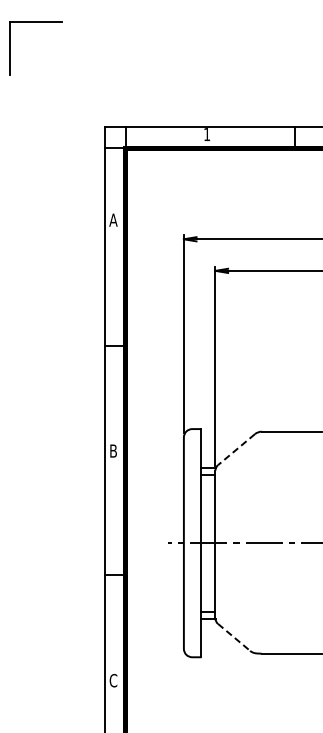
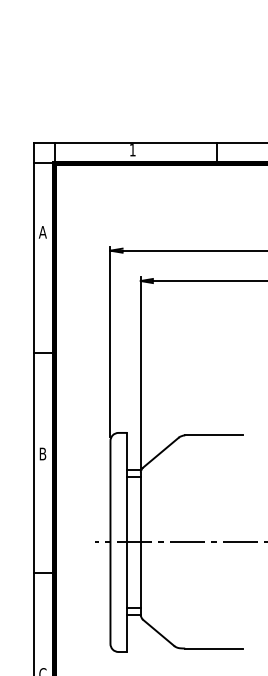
line: (236, 450) -> (160, 453), dashed -> solid
line: (234, 637) -> (159, 633), dashed -> solid

